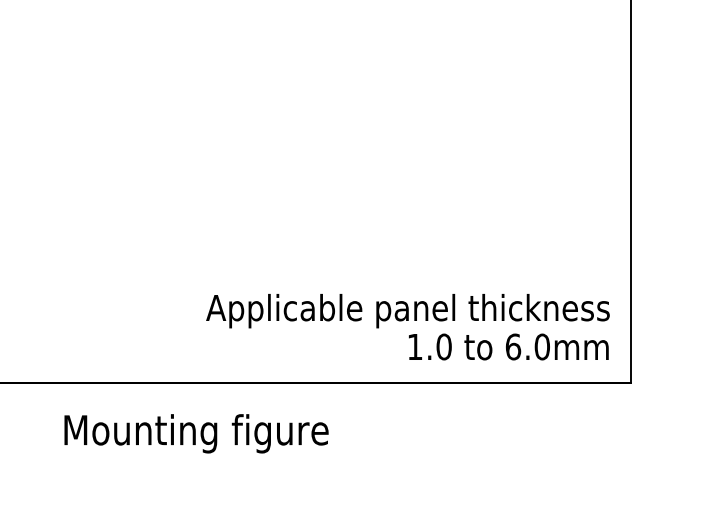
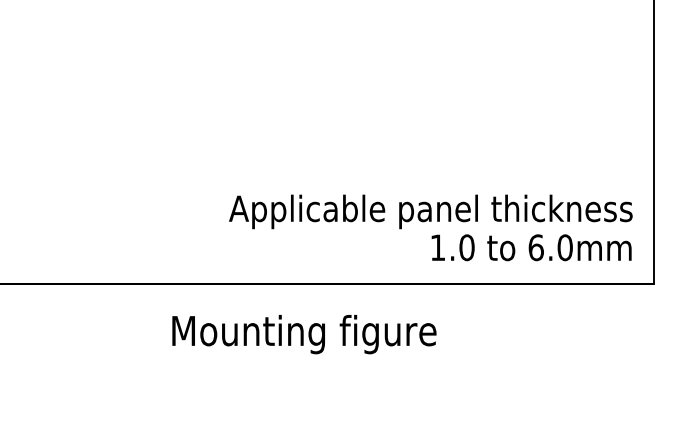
text: (196, 433) -> (304, 334), moved

